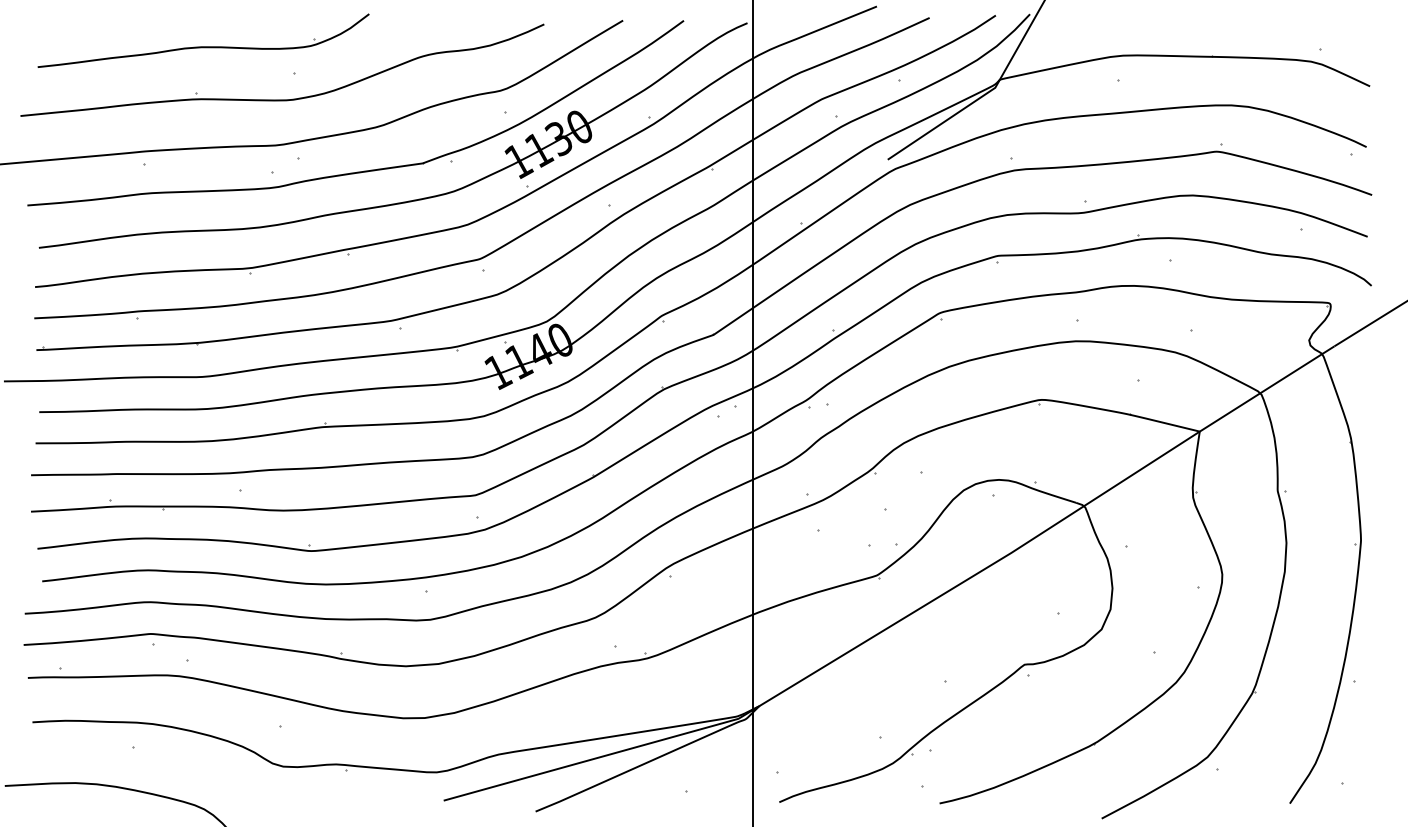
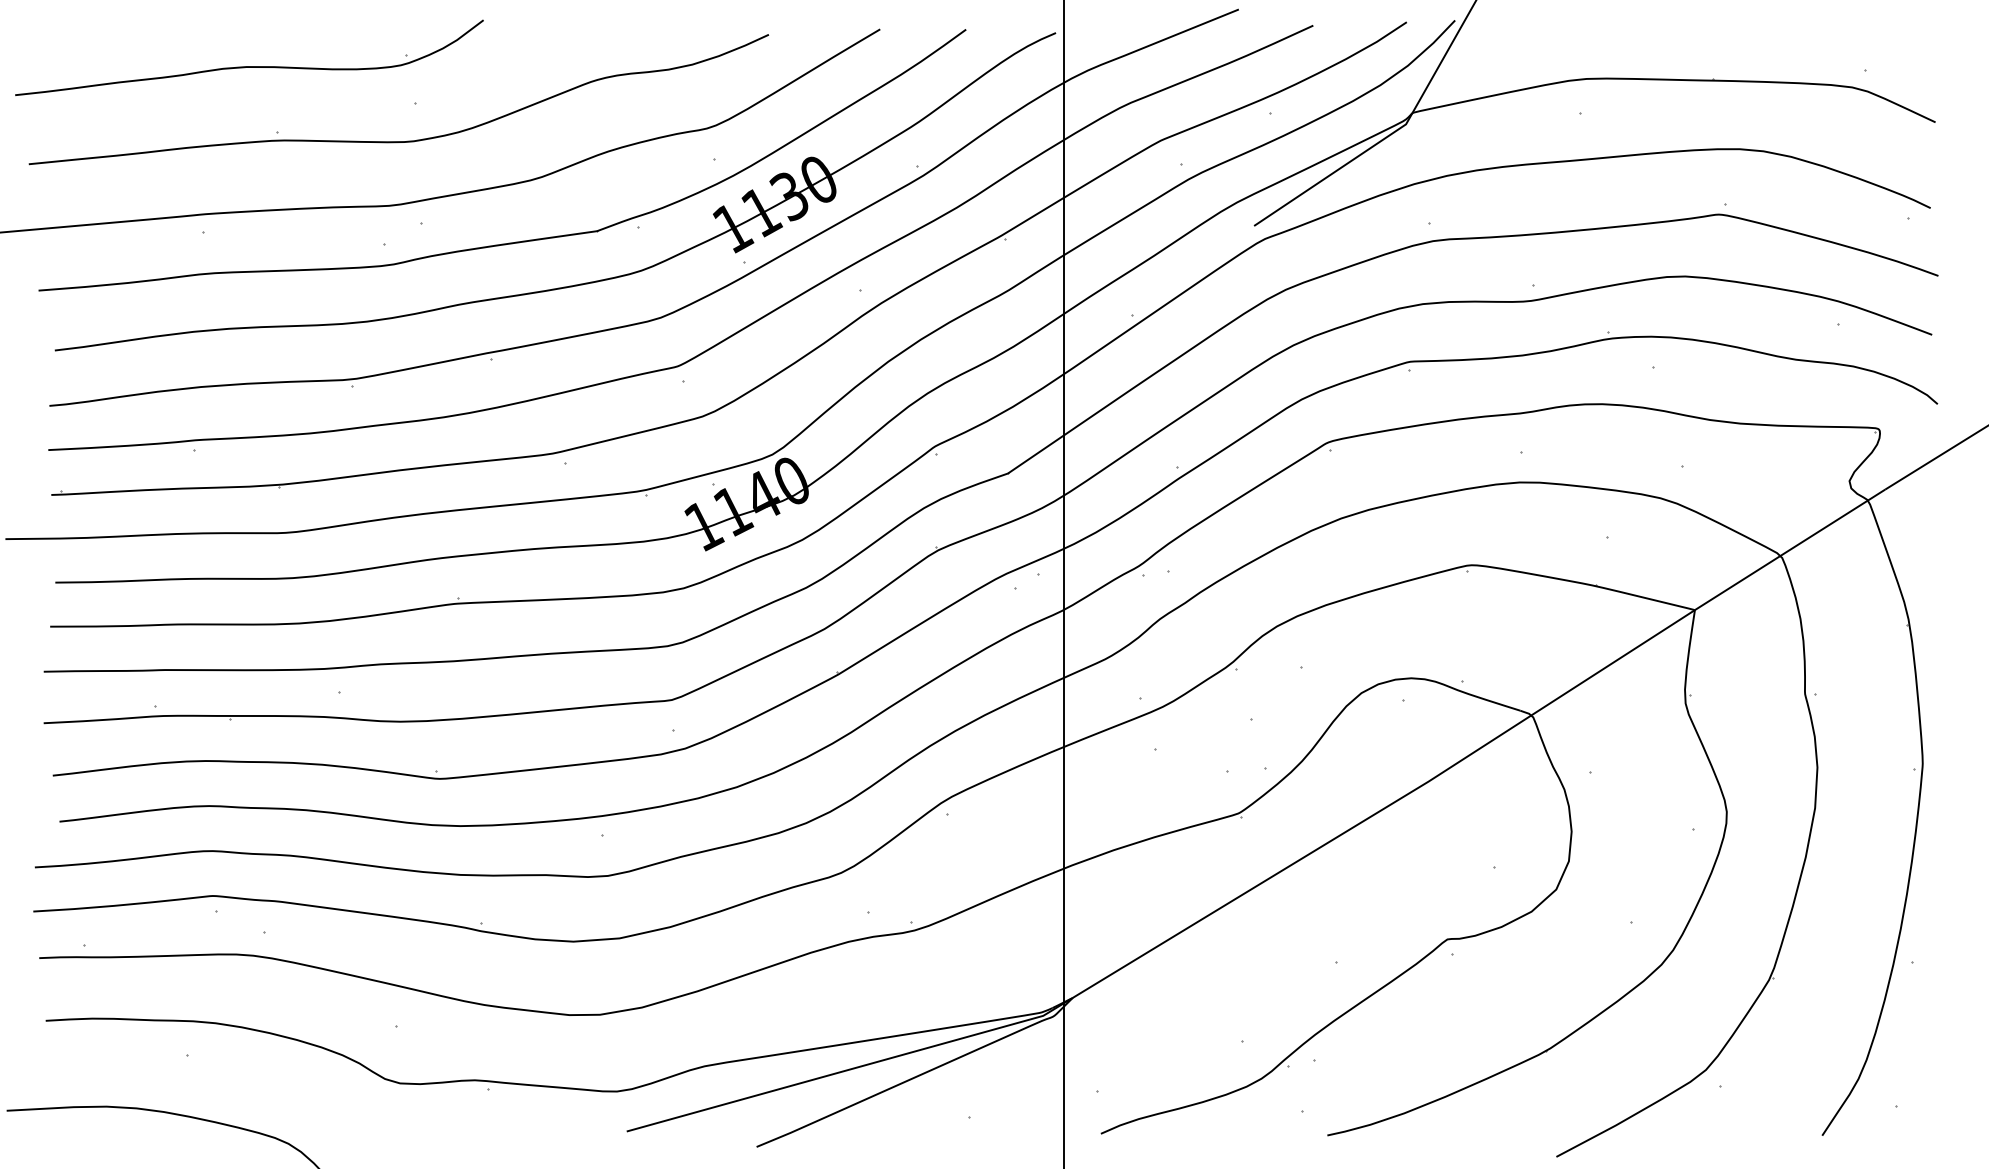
part: (203, 46) -> (249, 66), moved

